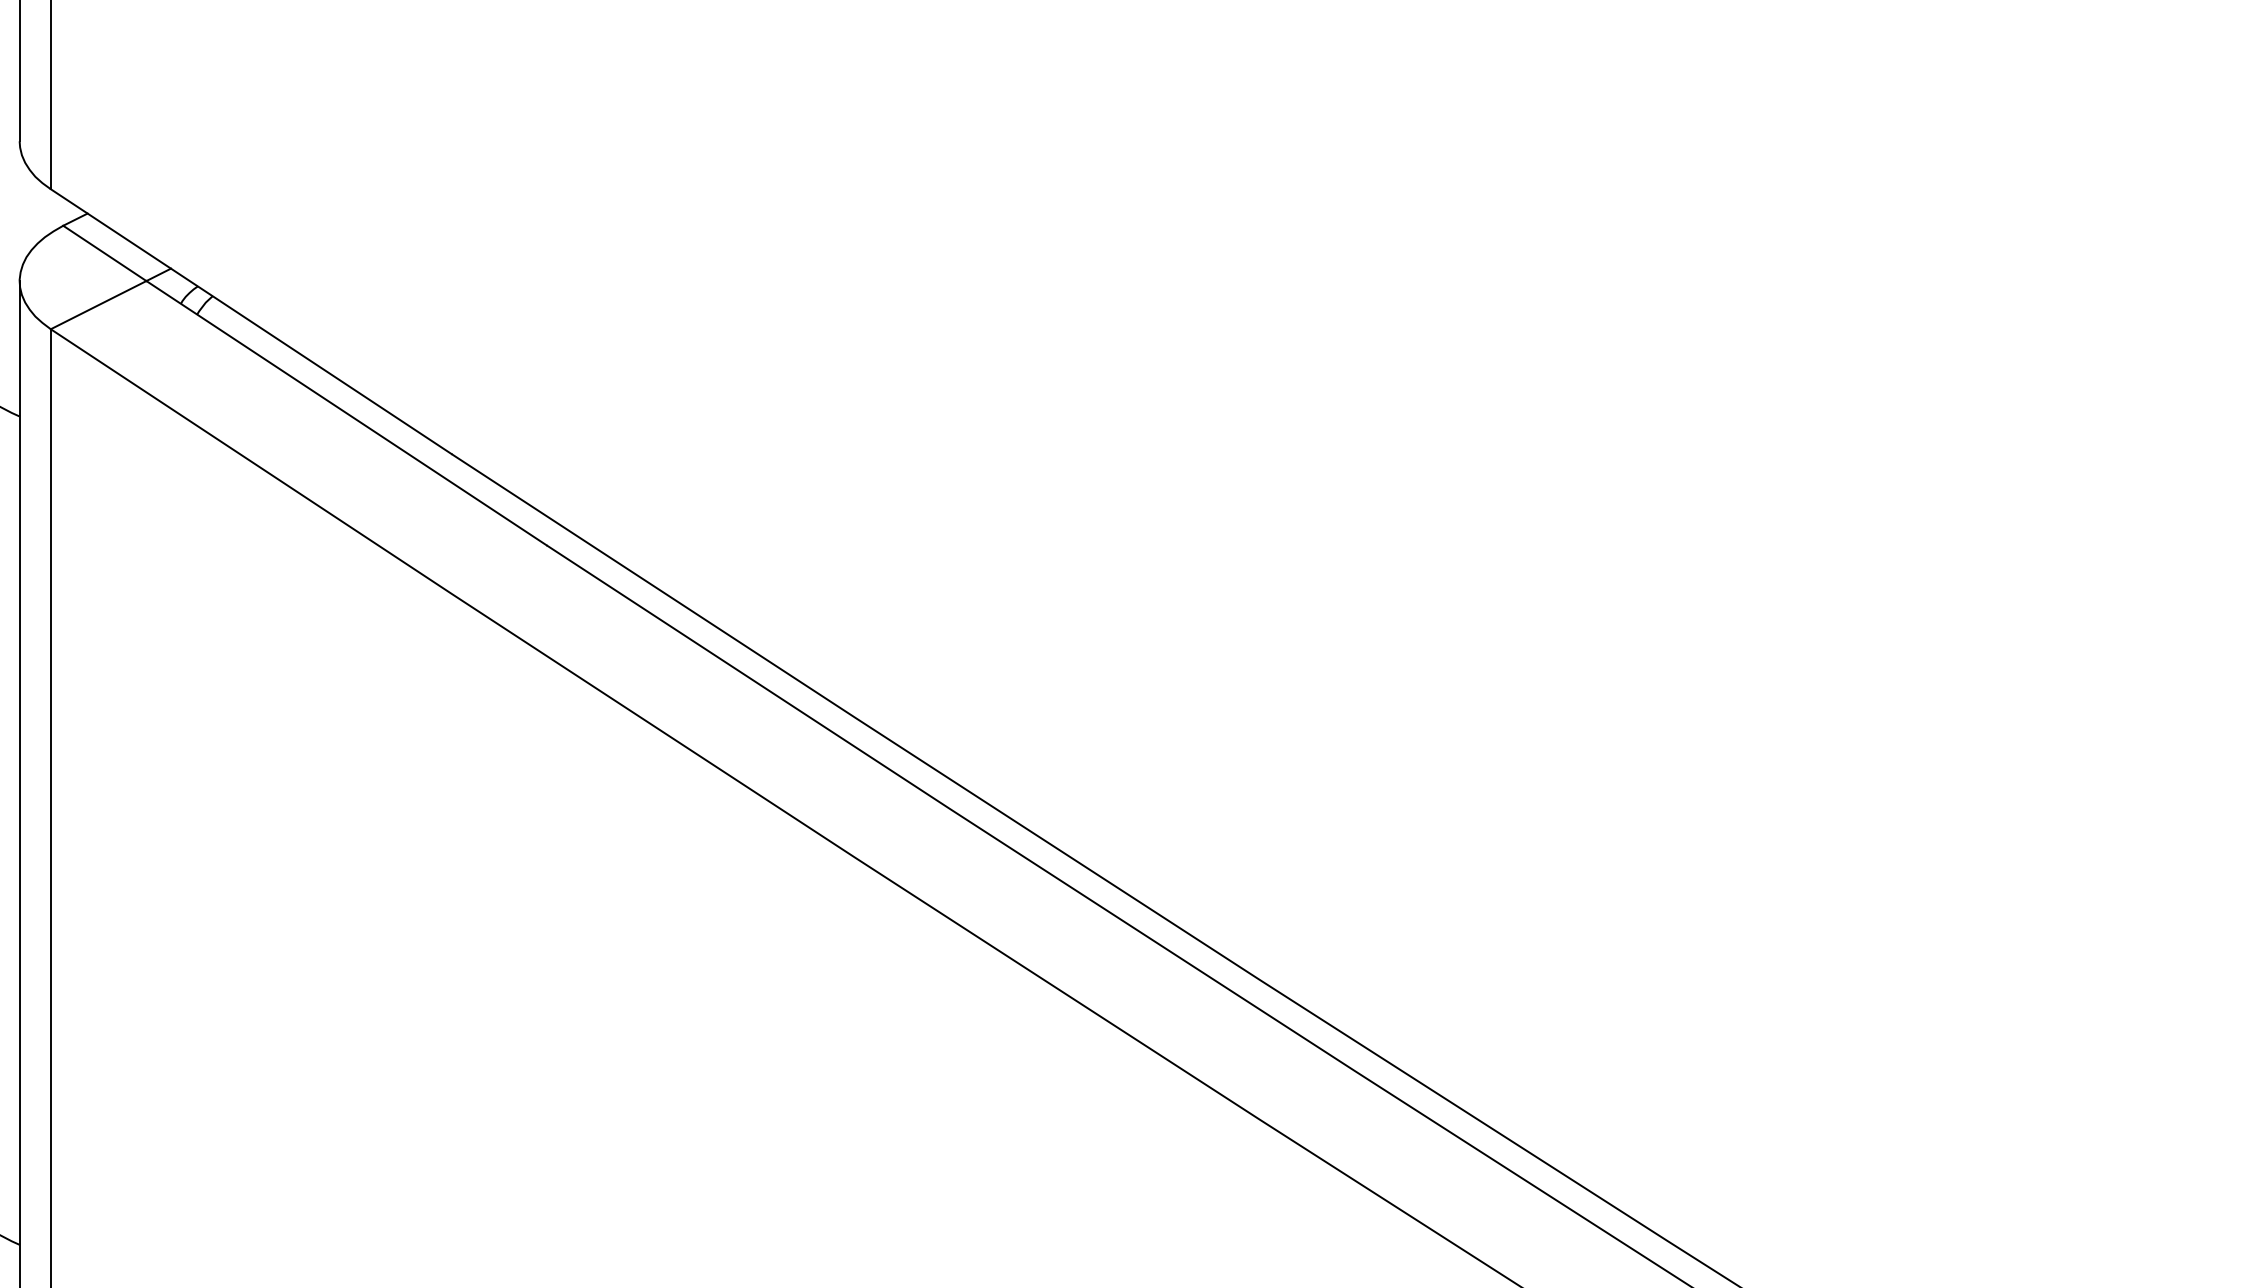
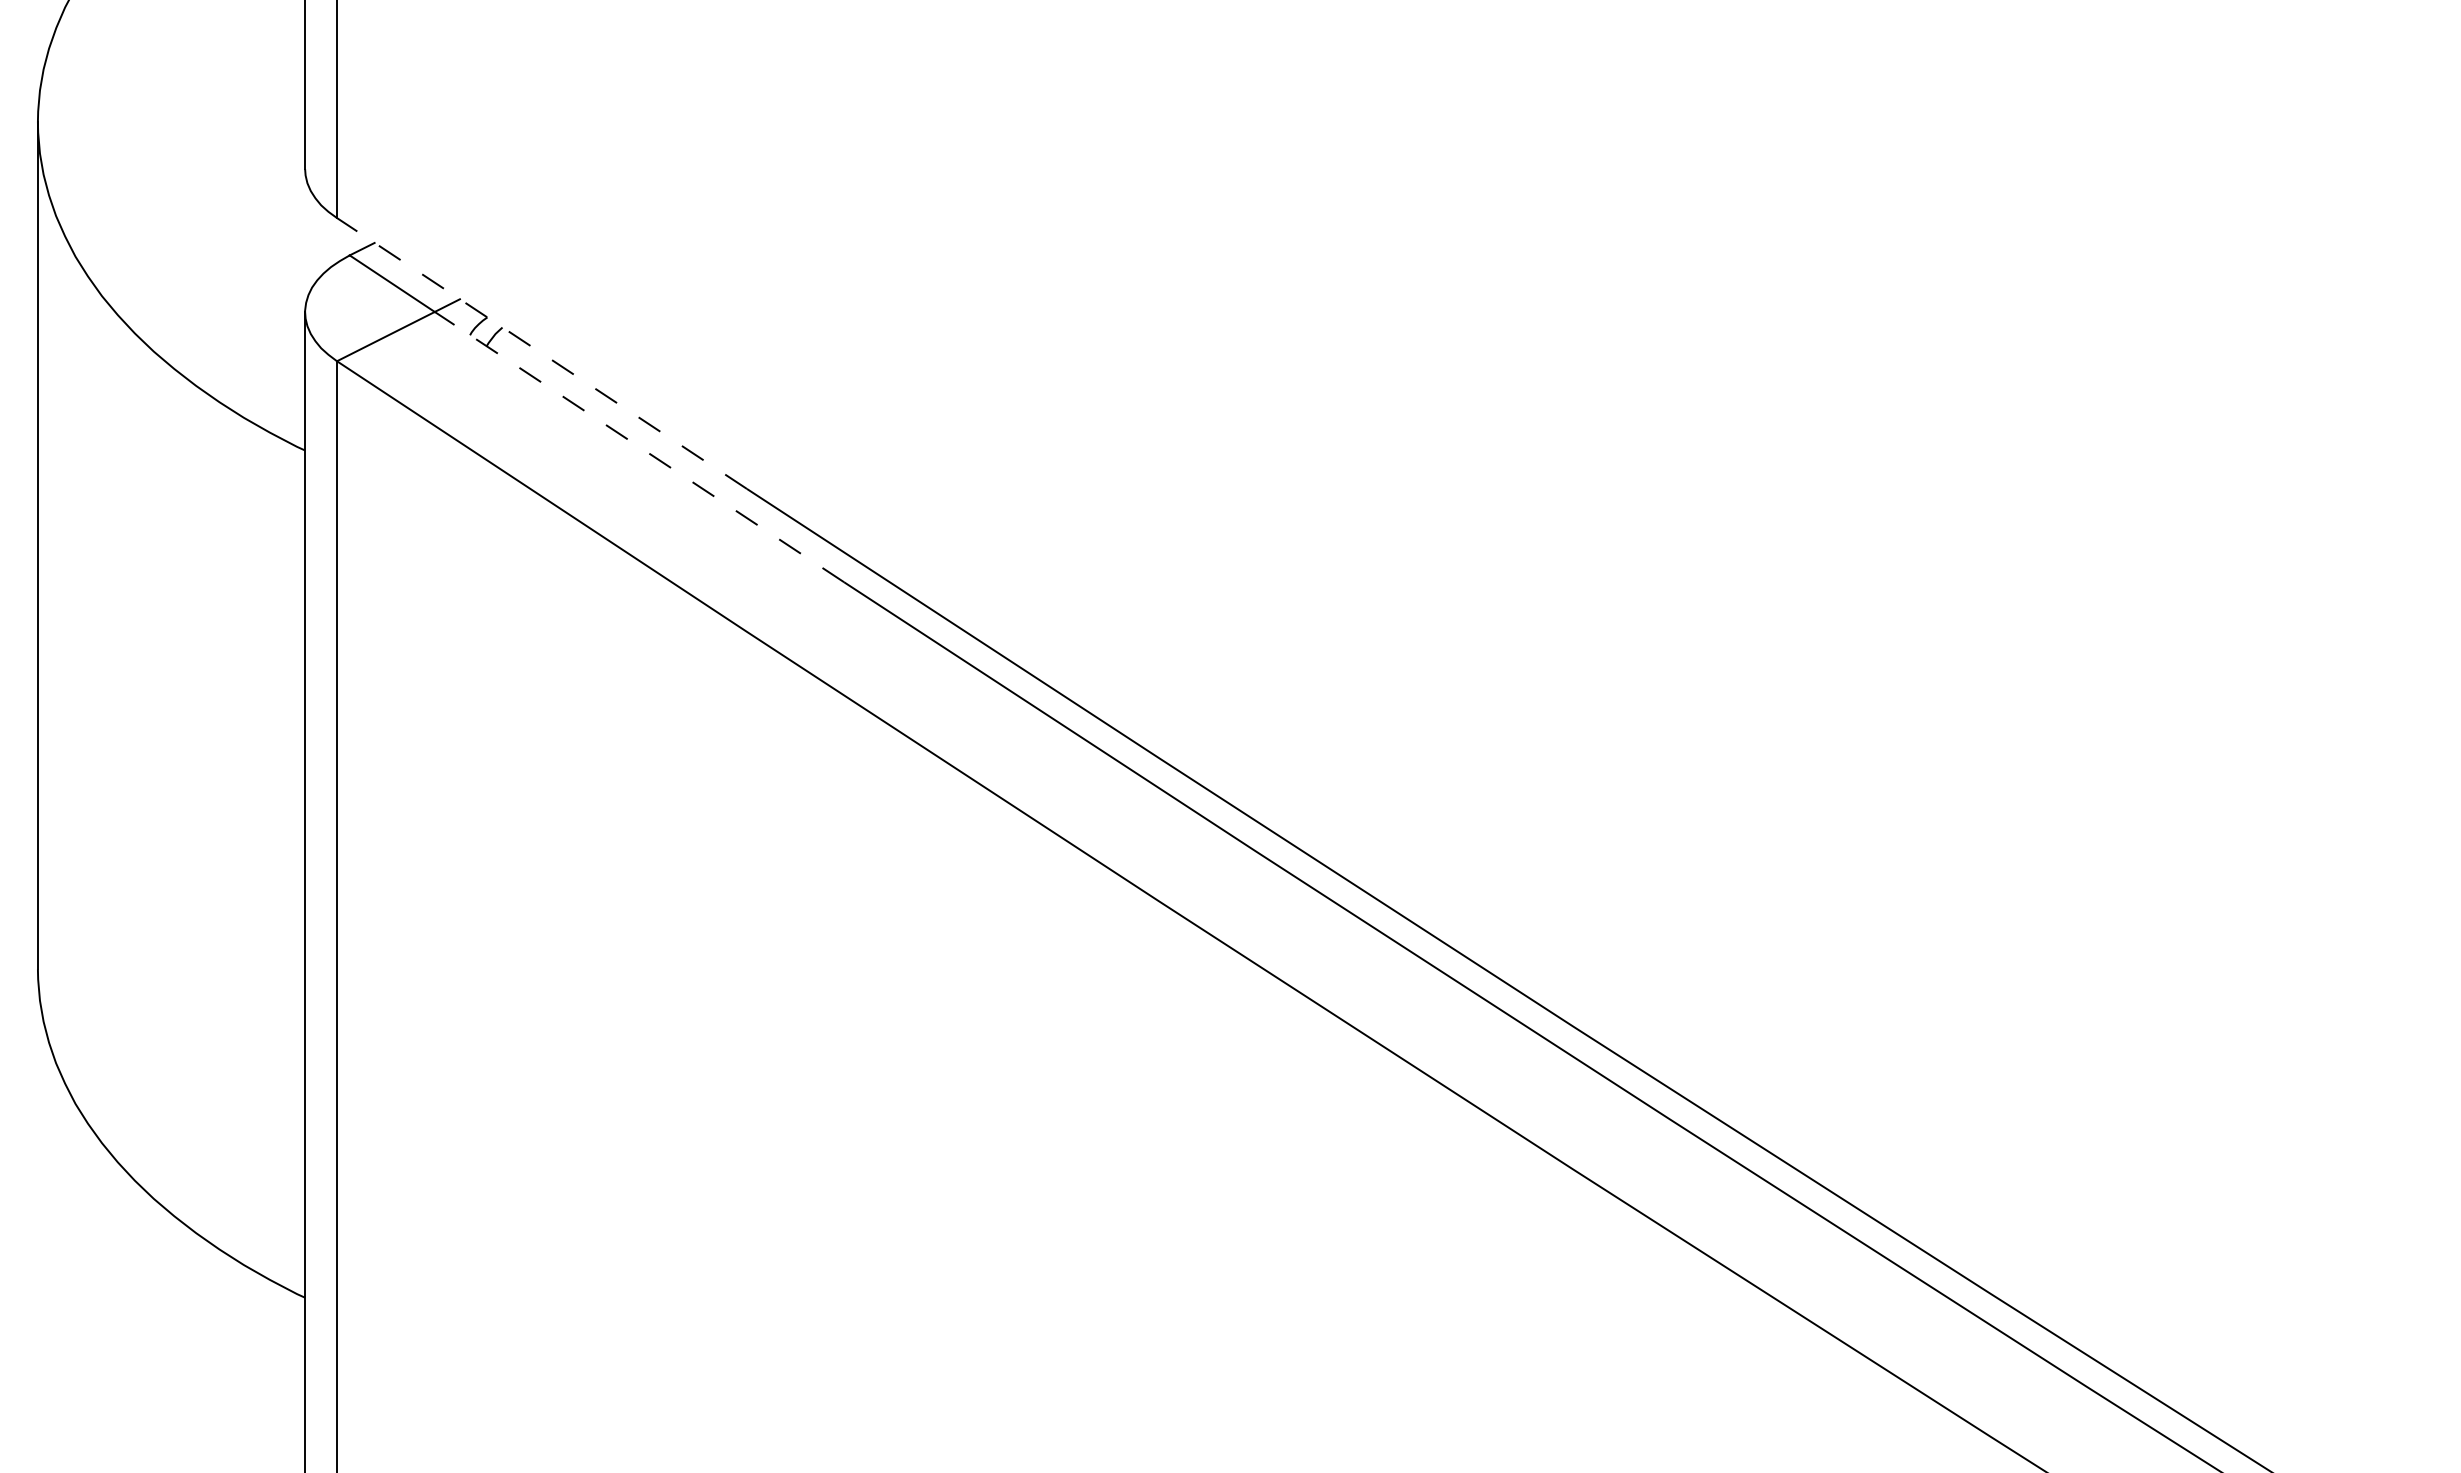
line: (250, 321) -> (541, 353), solid -> dashed
line: (346, 412) -> (639, 446), solid -> dashed

